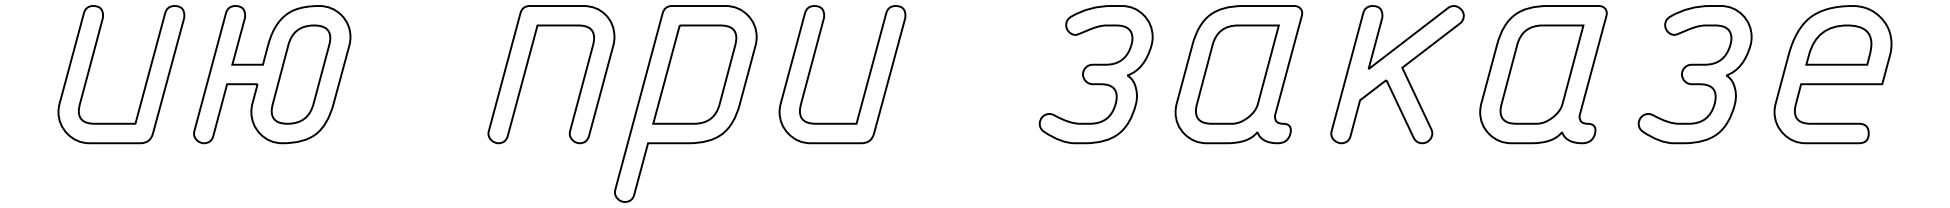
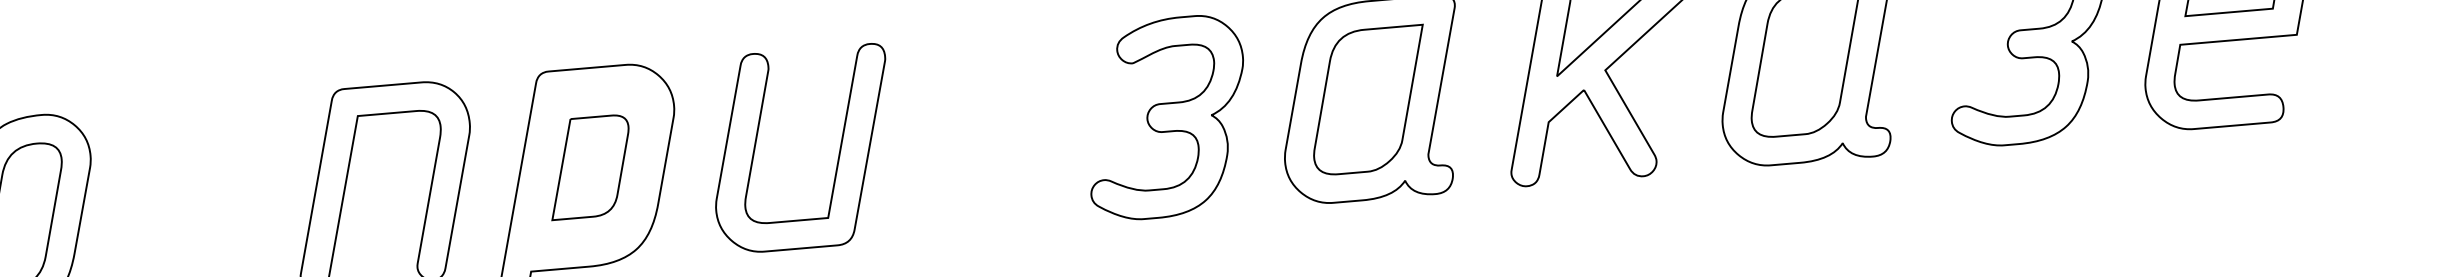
part: (694, 74) -> (589, 167), size x0.7

